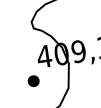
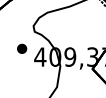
part: (34, 80) -> (22, 48), moved

